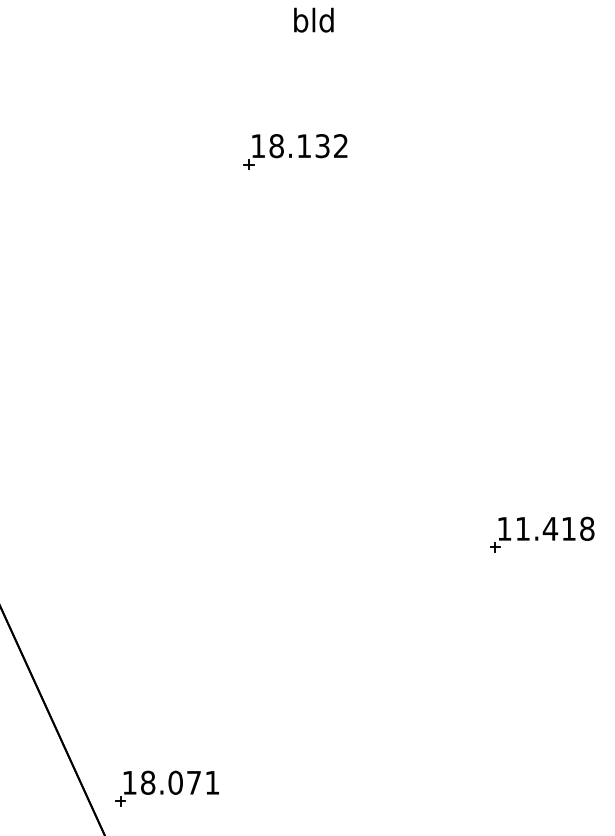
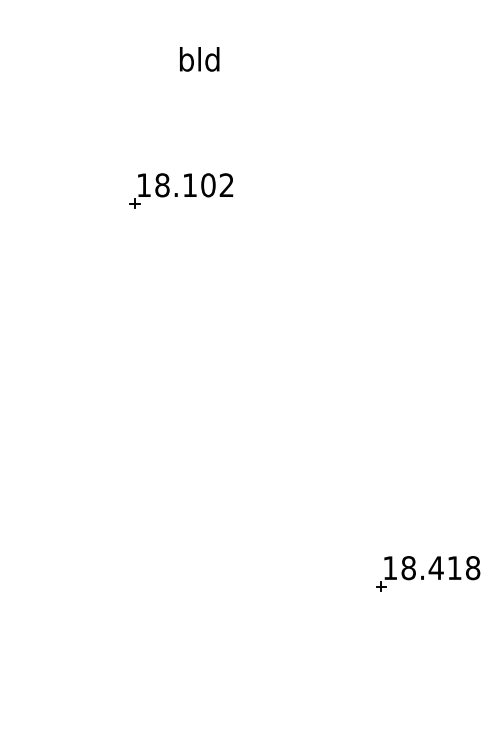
text: (322, 146) -> (208, 185), 18.132 -> 18.102
text: (522, 528) -> (408, 567), 11.418 -> 18.418

